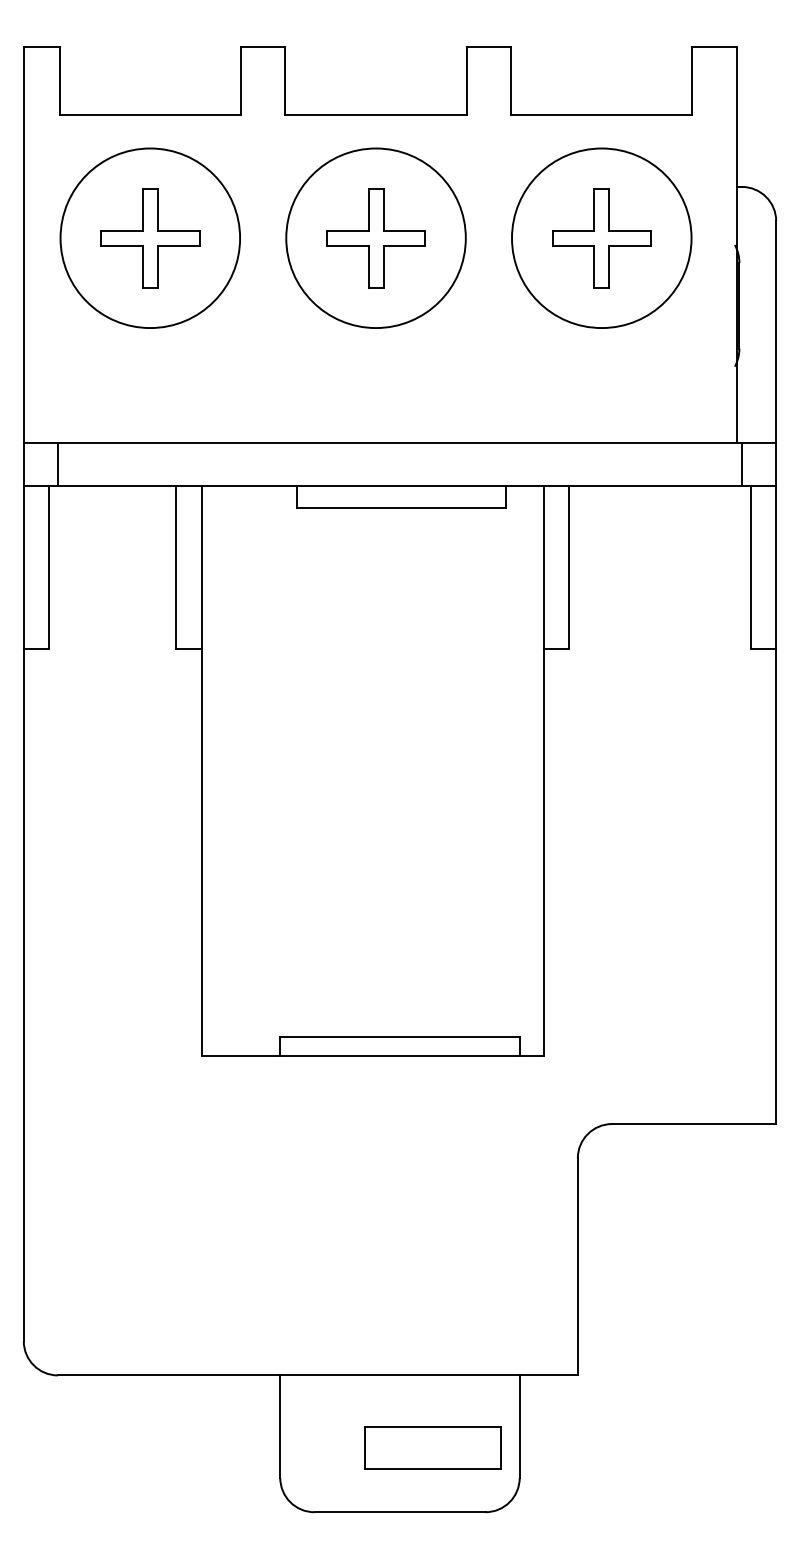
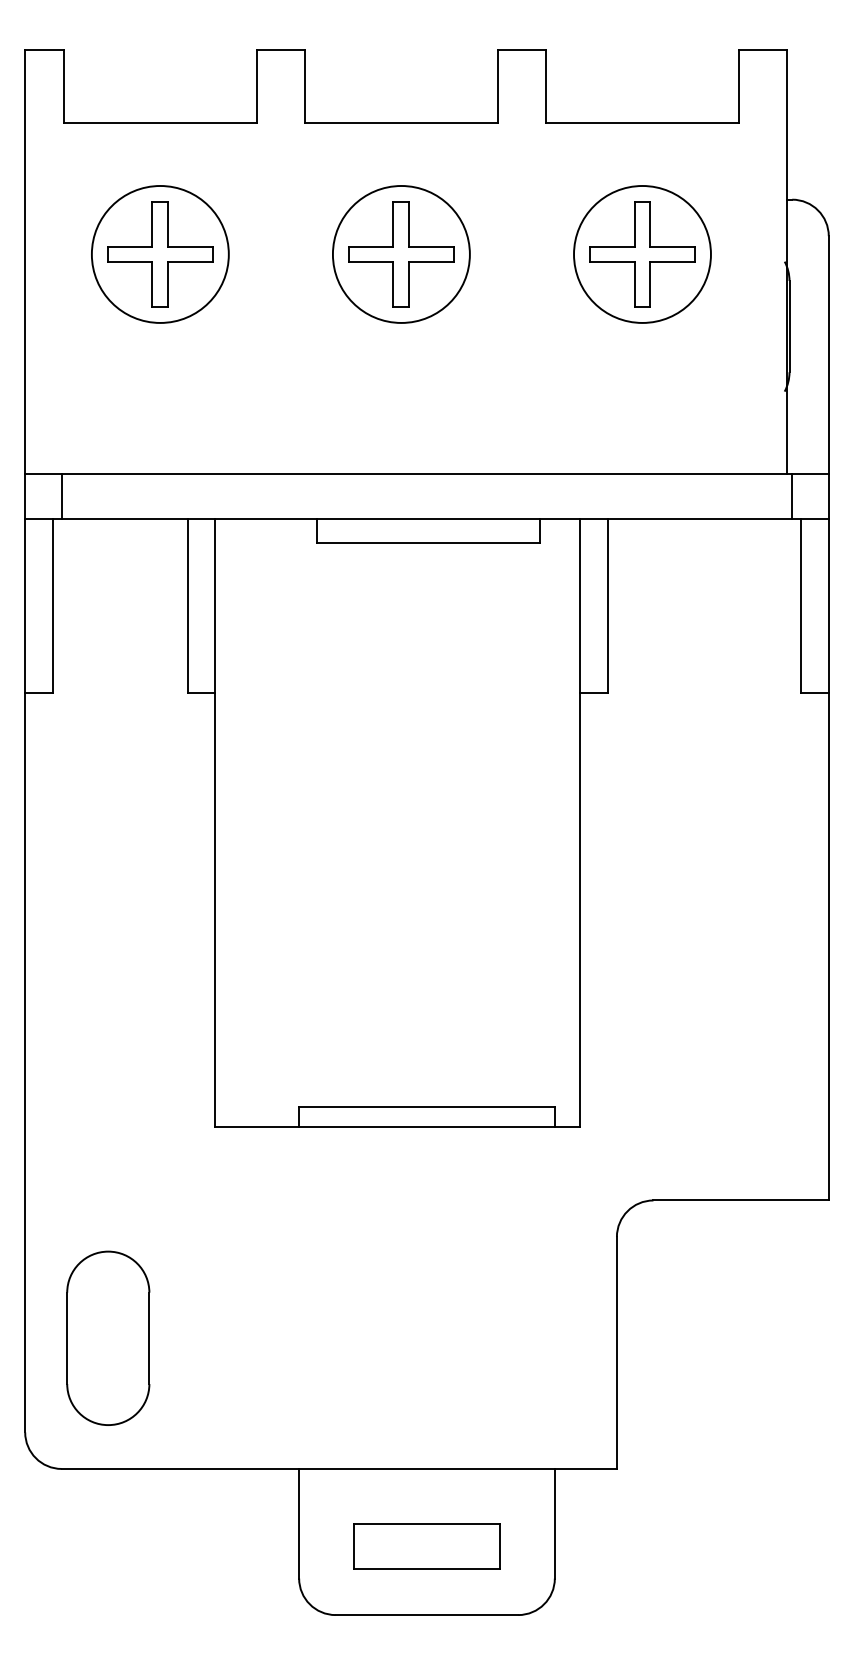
circle: (150, 238) -> (160, 254), size x0.71
circle: (375, 238) -> (400, 254), size x0.71
circle: (601, 238) -> (642, 254), size x0.71
part: (101, 1253) -> (108, 1338), added
part: (432, 1447) -> (426, 1545), moved

